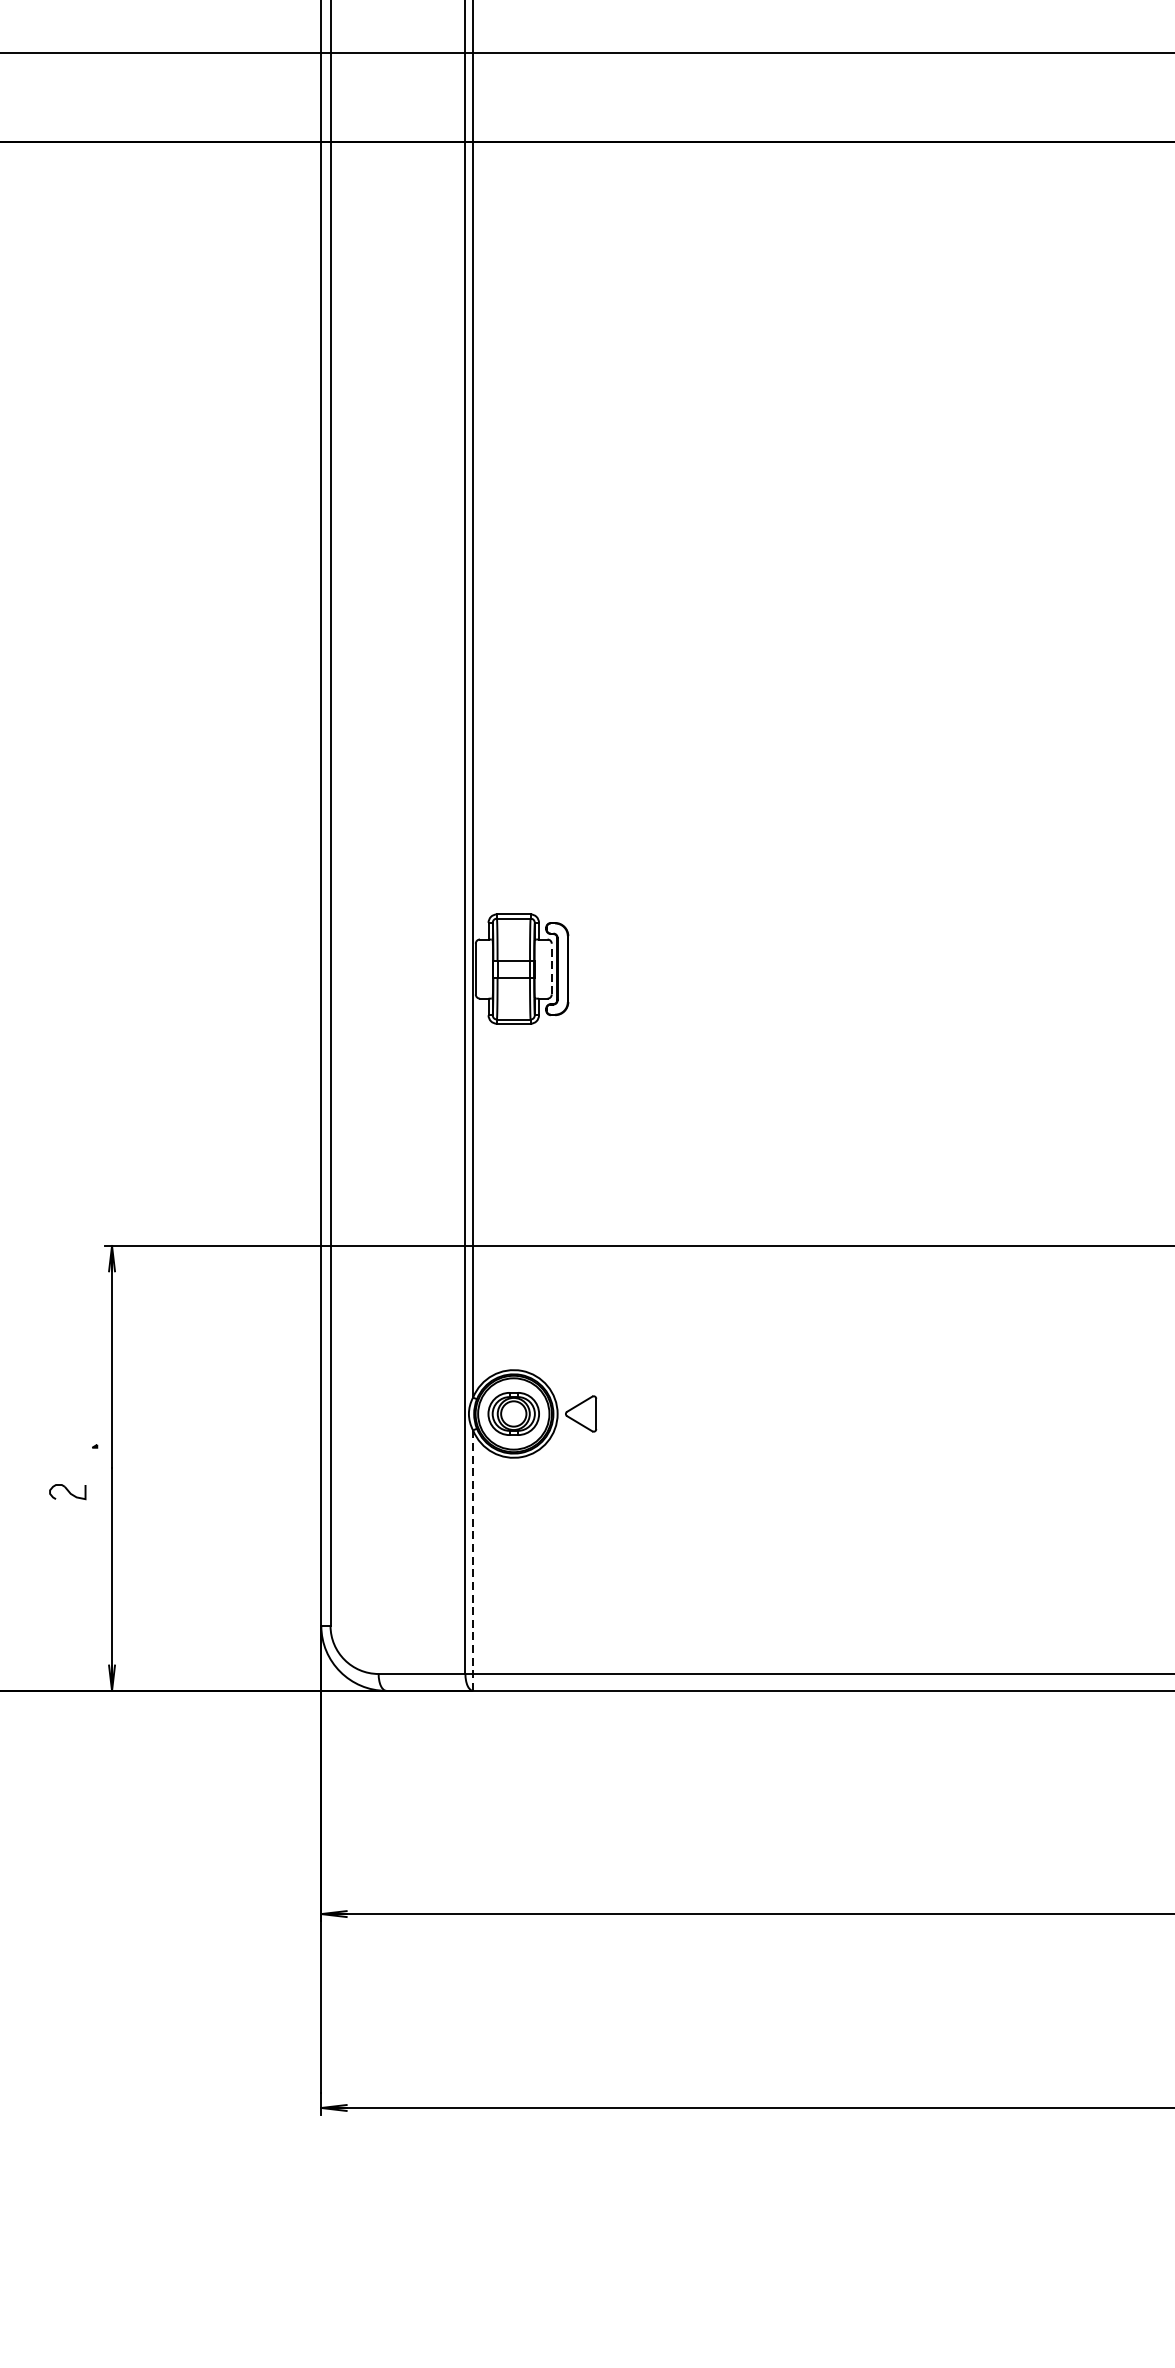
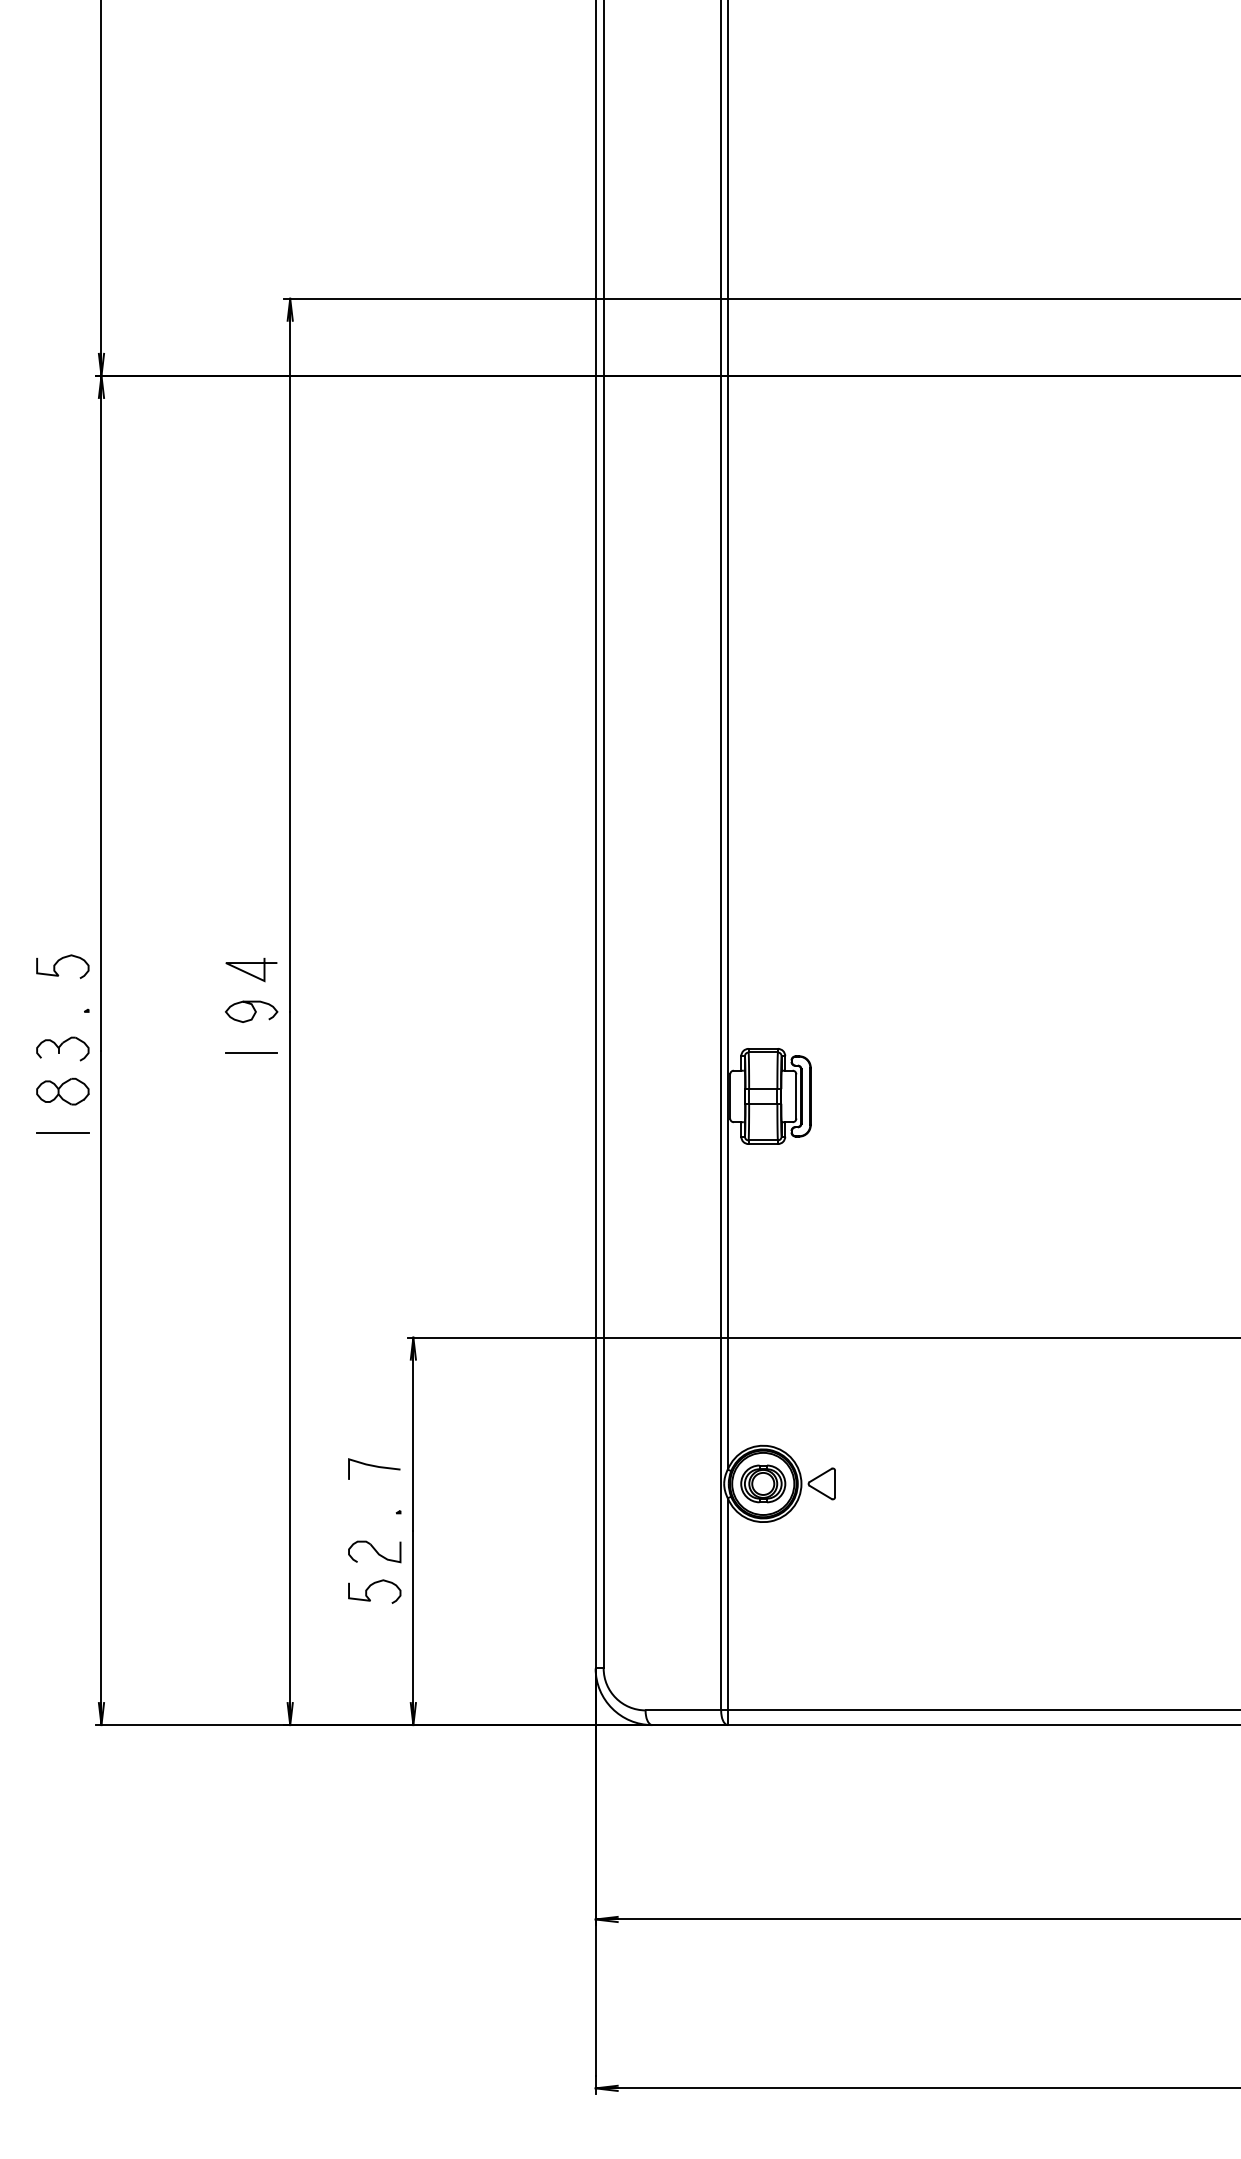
line: (551, 967) -> (796, 1095), dashed -> solid
curve: (68, 1395) -> (375, 1467), added
part: (67, 1491) -> (374, 1551), size x1.67
curve: (61, 1534) -> (369, 1588), added
line: (472, 1561) -> (727, 1612), dashed -> solid

